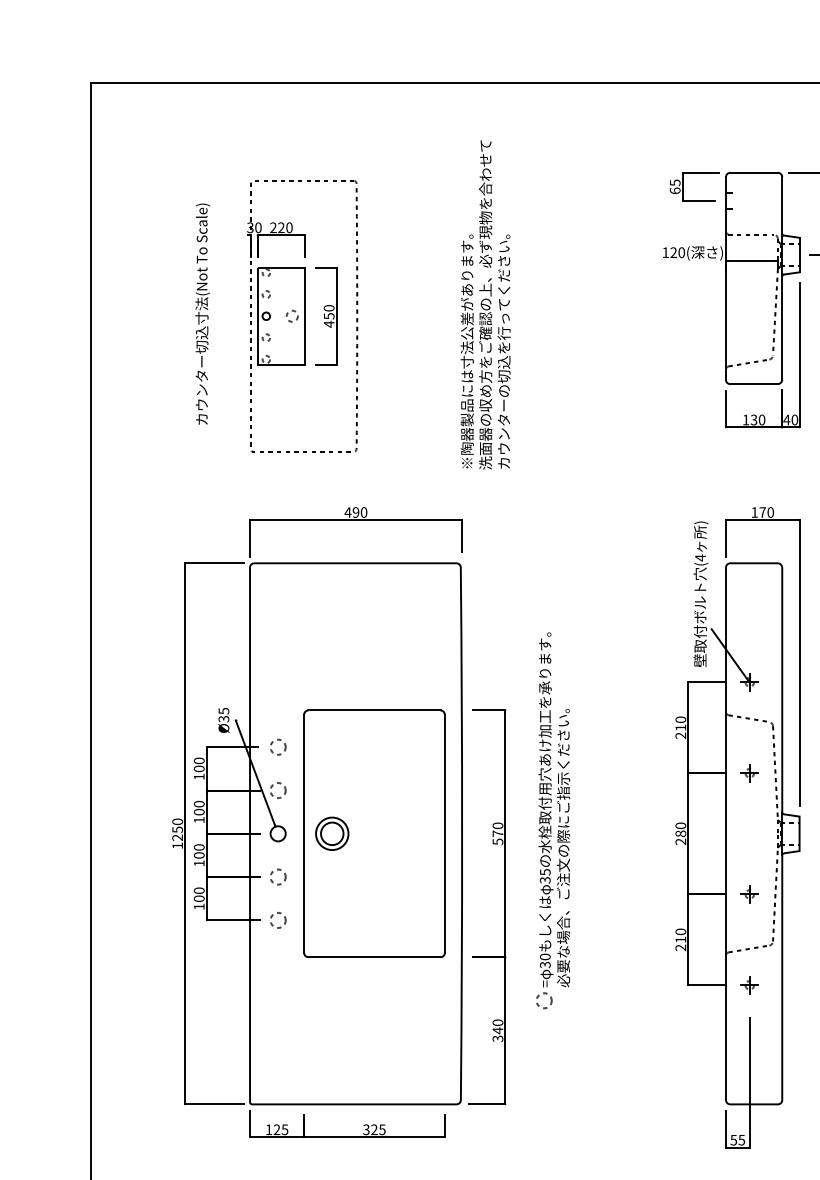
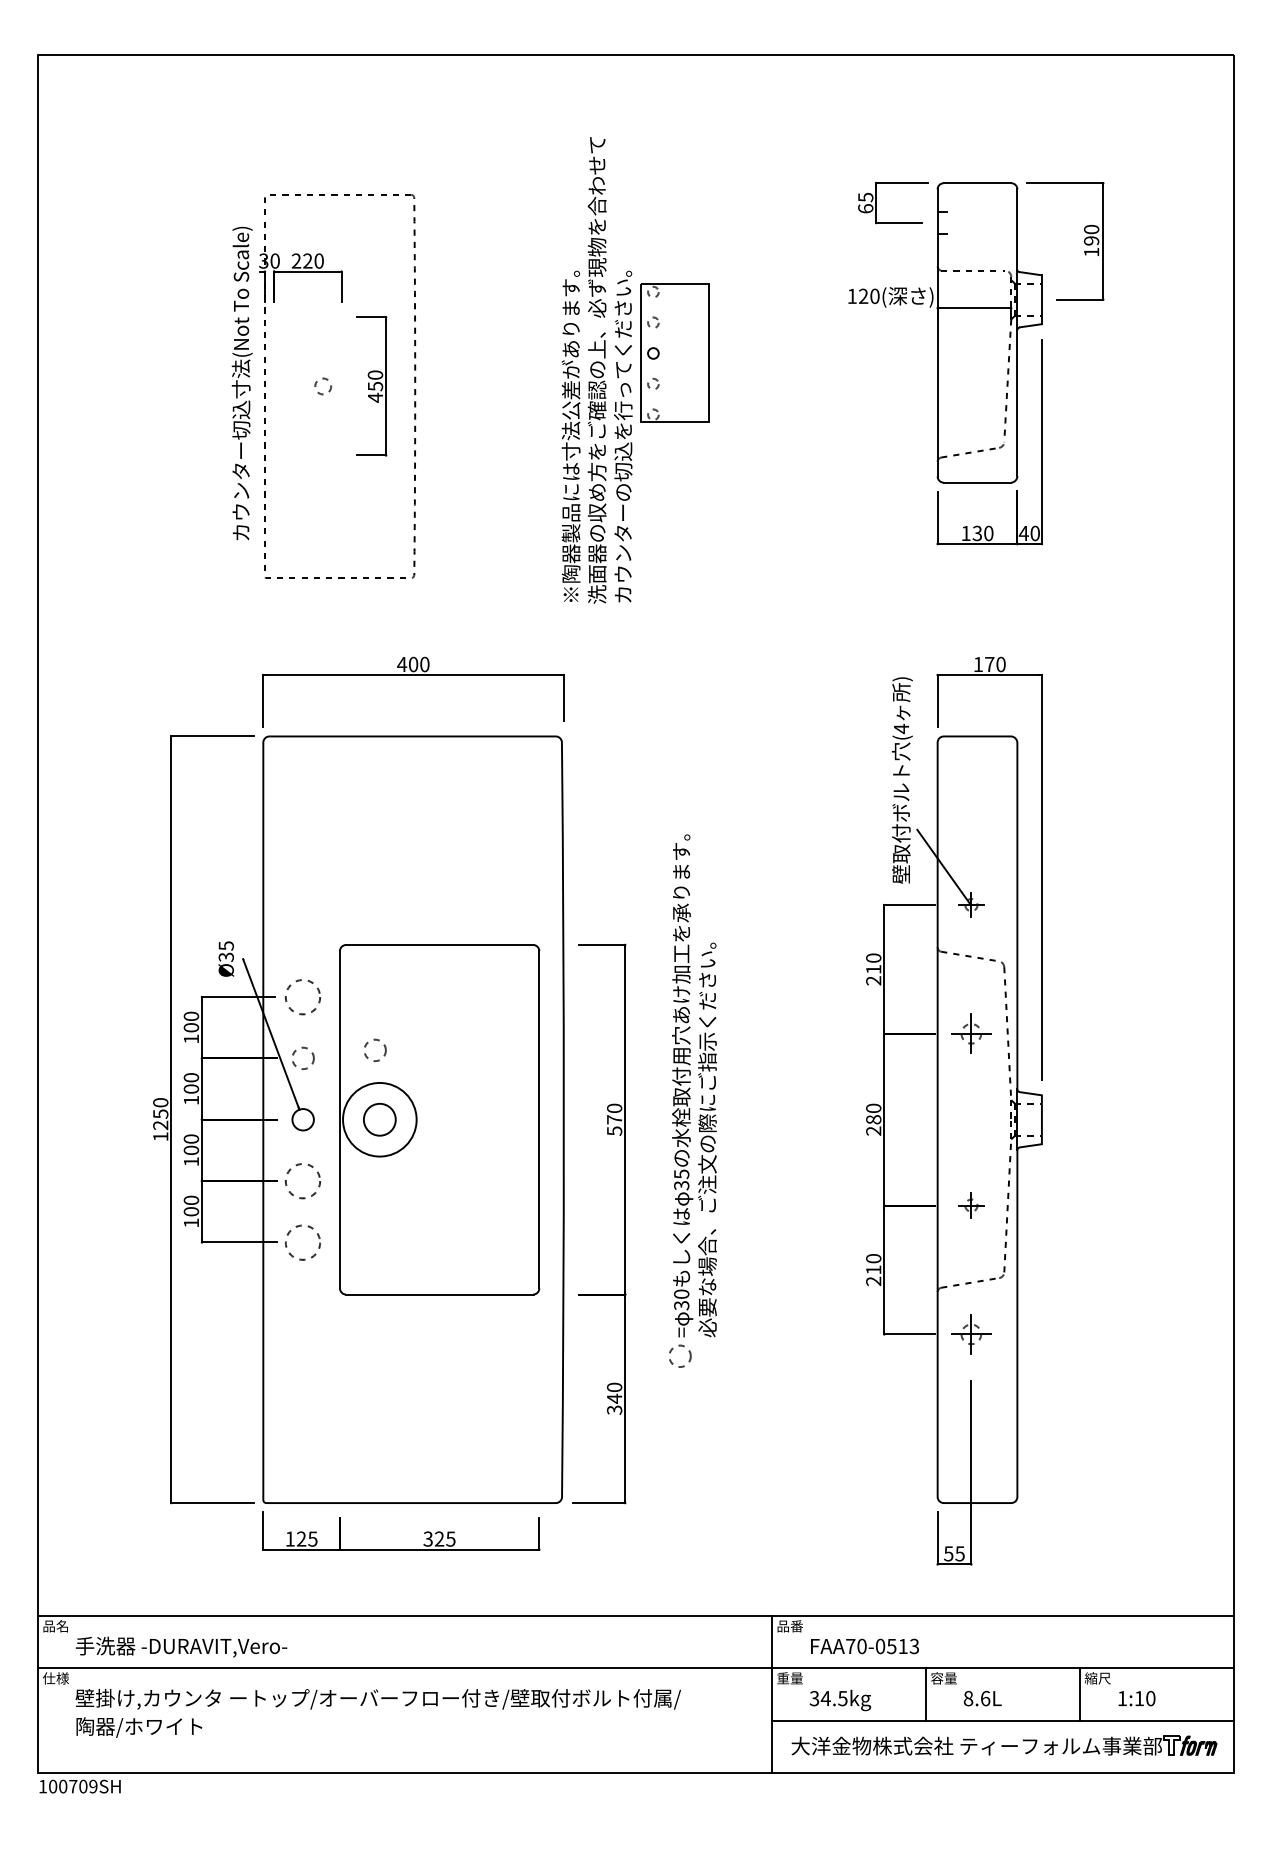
text: (202, 314) -> (241, 383), moved
part: (281, 315) -> (674, 352), moved
text: (356, 512) -> (413, 664), 490 -> 400
circle: (278, 746) -> (303, 996), size x1.6
part: (749, 772) -> (971, 1033), size x1.6
circle: (329, 784) -> (375, 1049), added
circle: (332, 833) -> (379, 1119), size x1.6
circle: (278, 876) -> (303, 1180), size x1.6
circle: (278, 919) -> (303, 1241), size x1.6
part: (749, 985) -> (971, 1334), size x1.6

